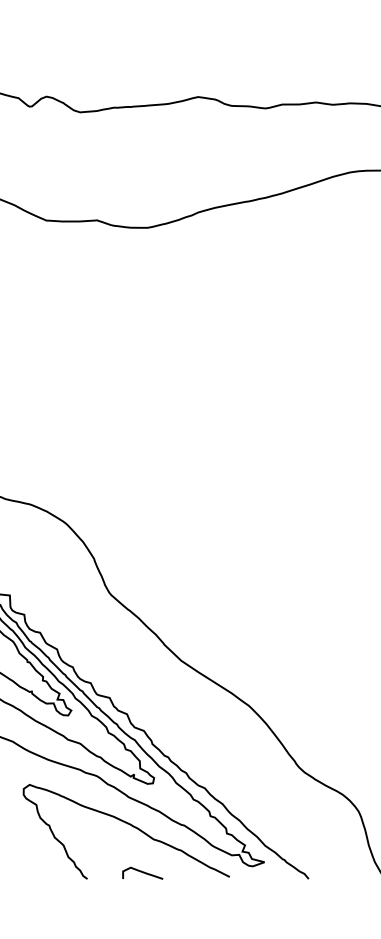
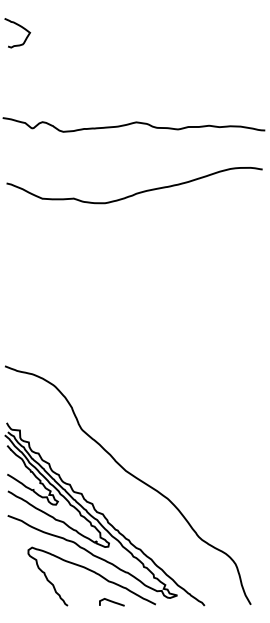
curve: (141, 873) -> (111, 602), moved

